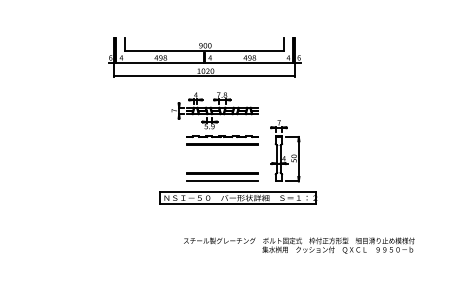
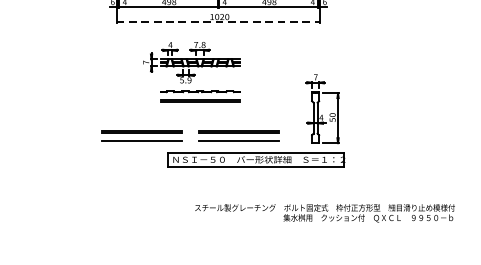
line: (205, 76) -> (219, 22), solid -> dashed
part: (214, 118) -> (191, 71), moved
part: (285, 151) -> (323, 109), moved
part: (136, 176) -> (141, 135), added

